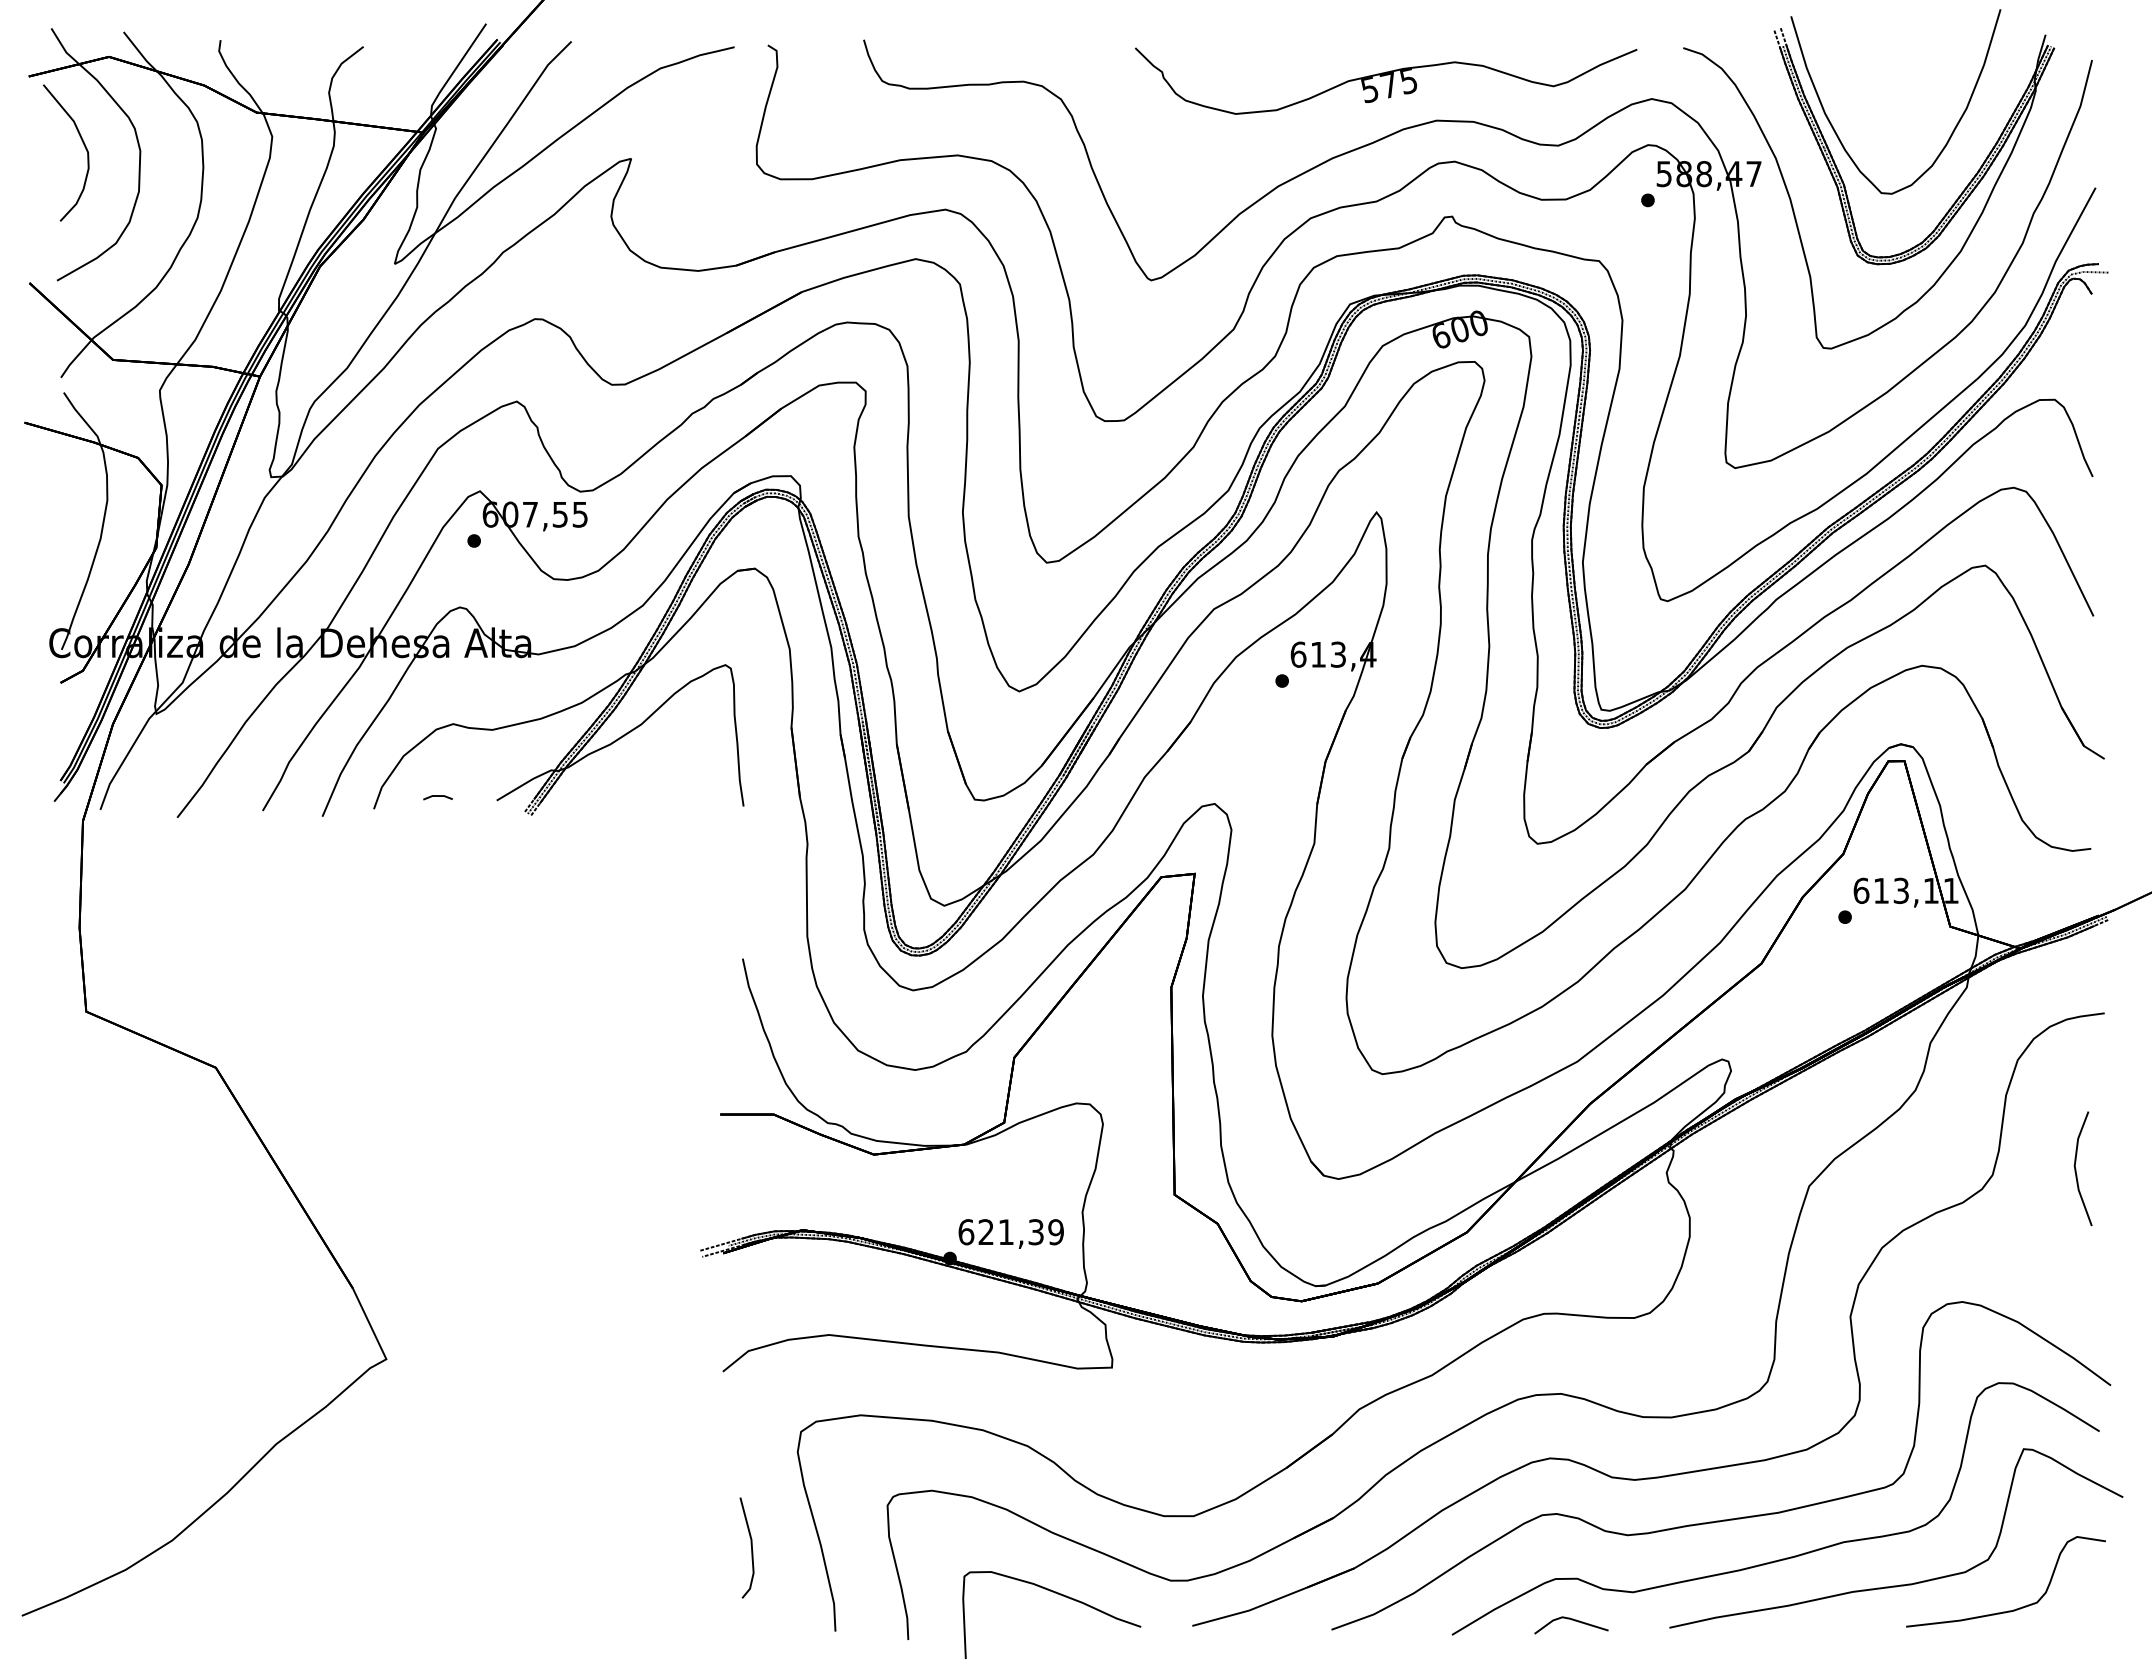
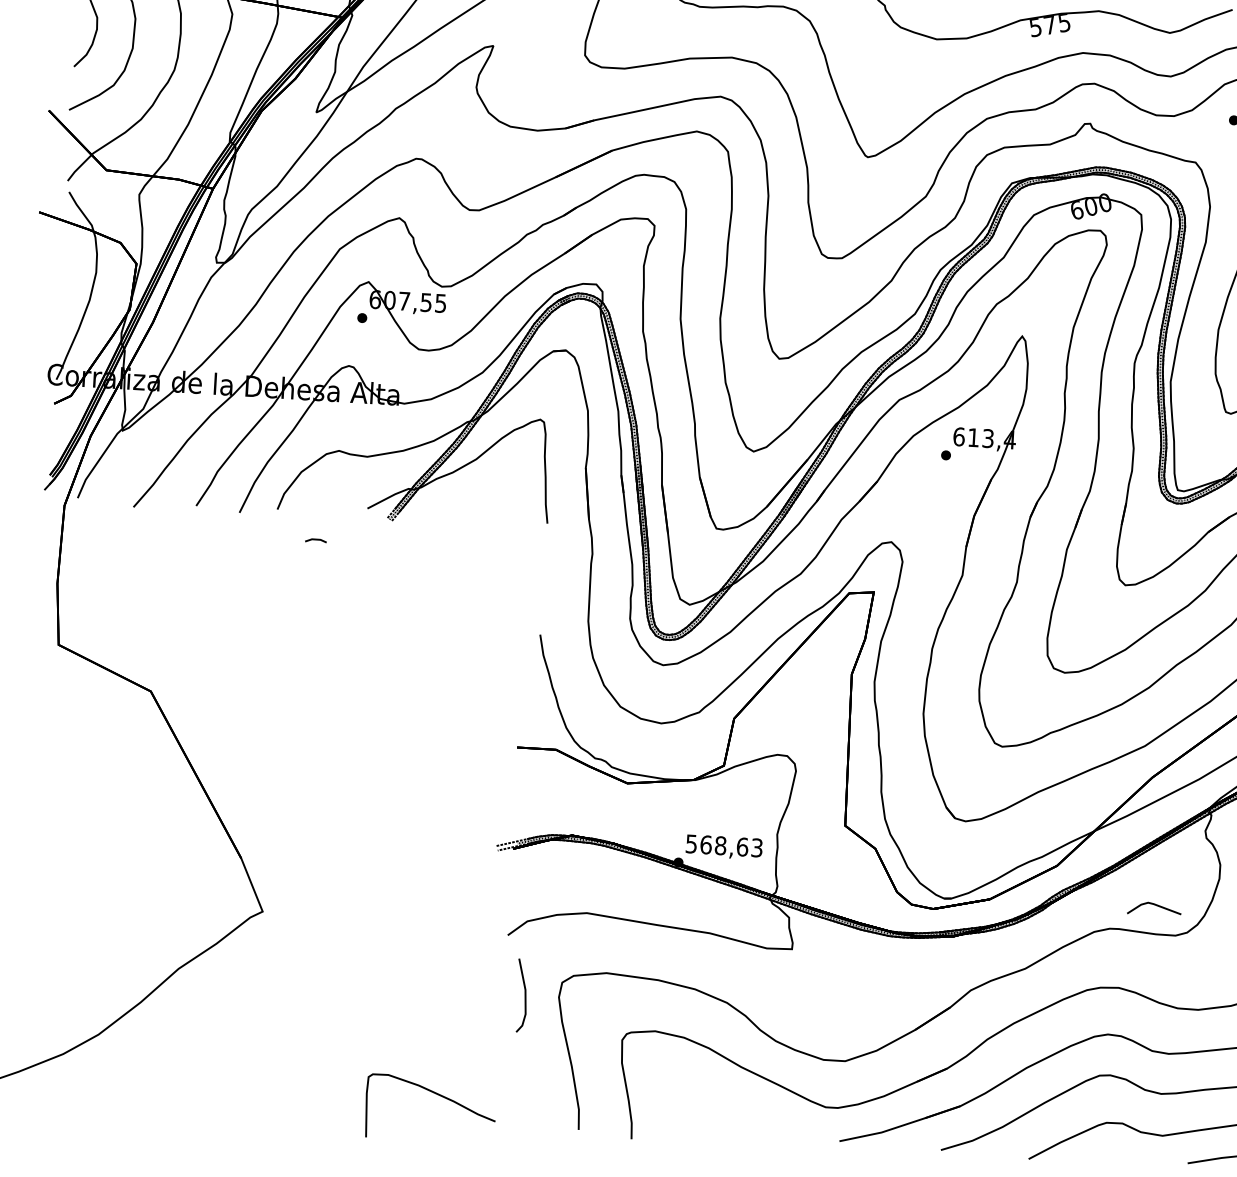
line: (437, 796) -> (315, 539), moved
text: (1010, 1232) -> (723, 846), 621,39 -> 568,63
line: (750, 1545) -> (524, 994), moved
curve: (1057, 1594) -> (435, 1094), moved
line: (1571, 1620) -> (1154, 905), moved

